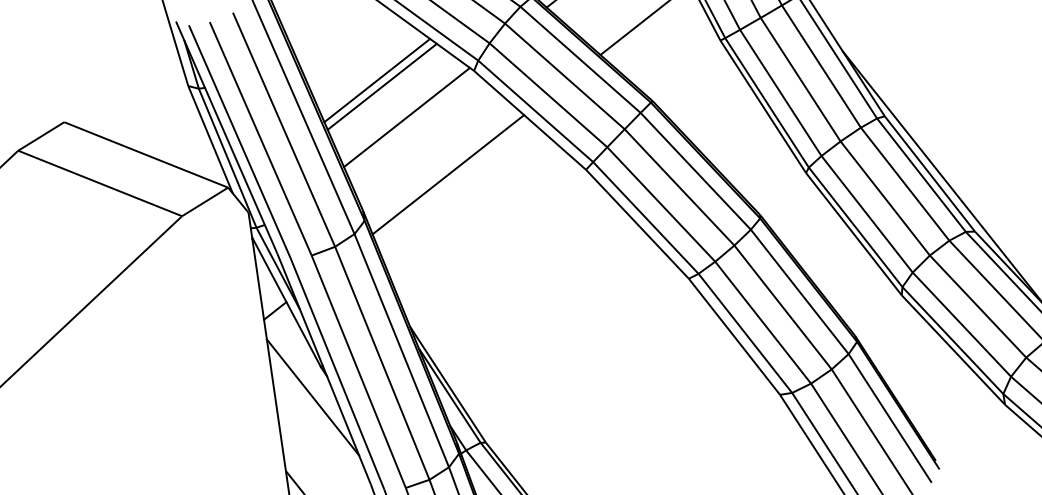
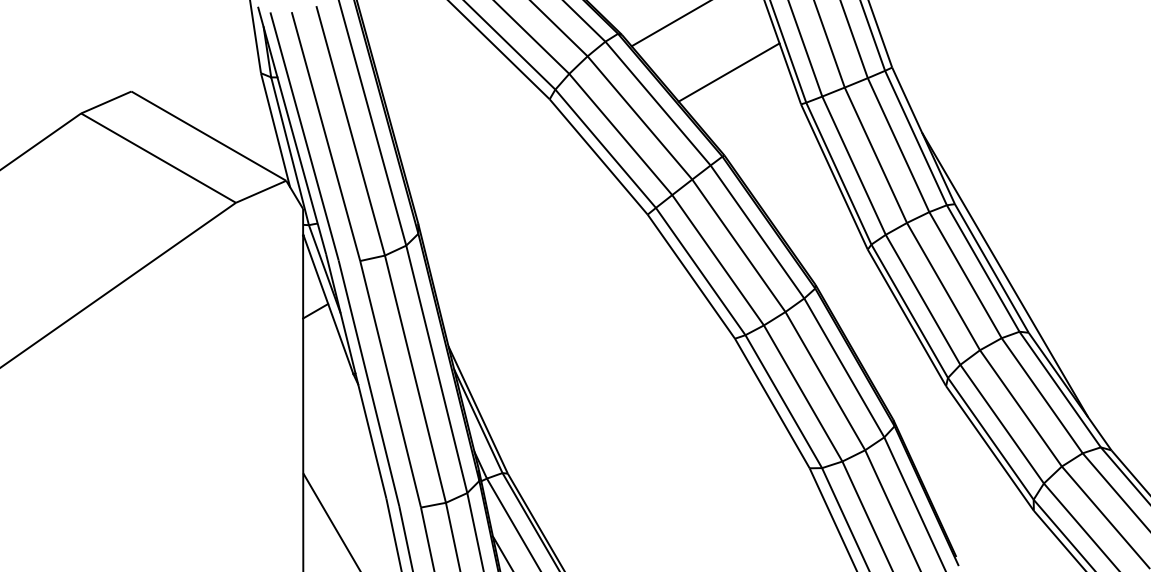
line: (377, 80) -> (451, 94), removed
line: (382, 86) -> (455, 101), removed
line: (406, 116) -> (475, 135), removed
line: (447, 174) -> (508, 199), removed
line: (312, 397) -> (340, 403), removed

